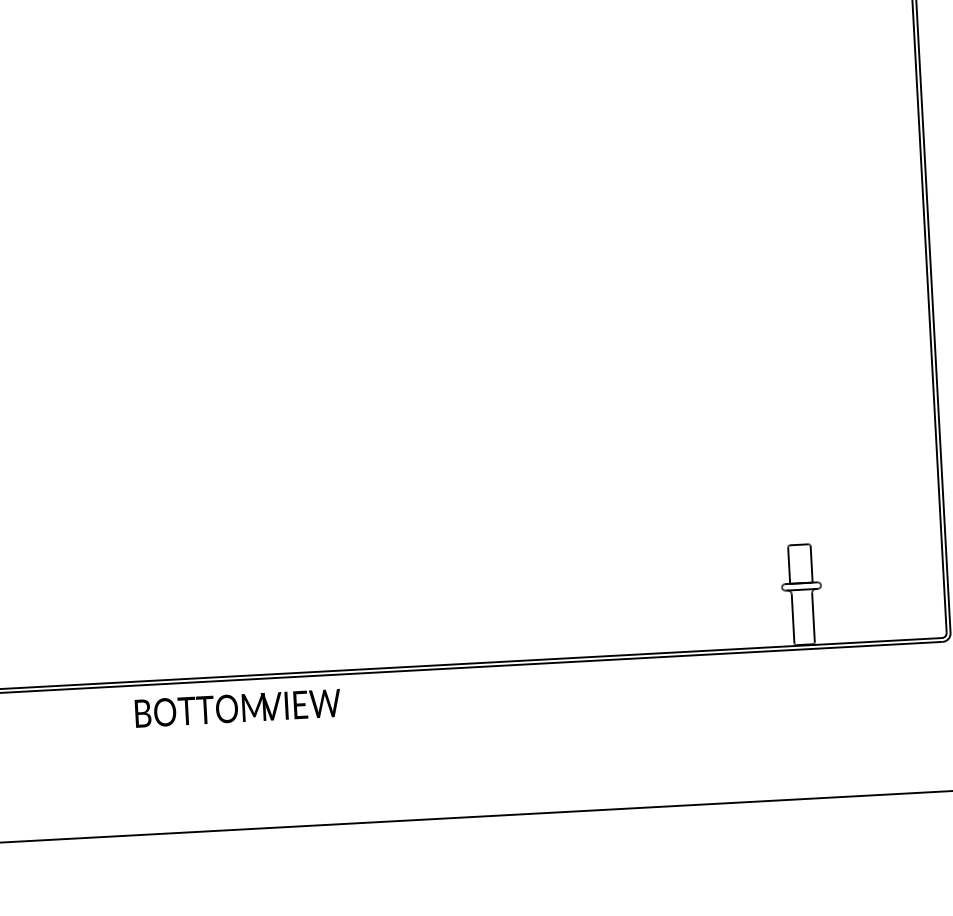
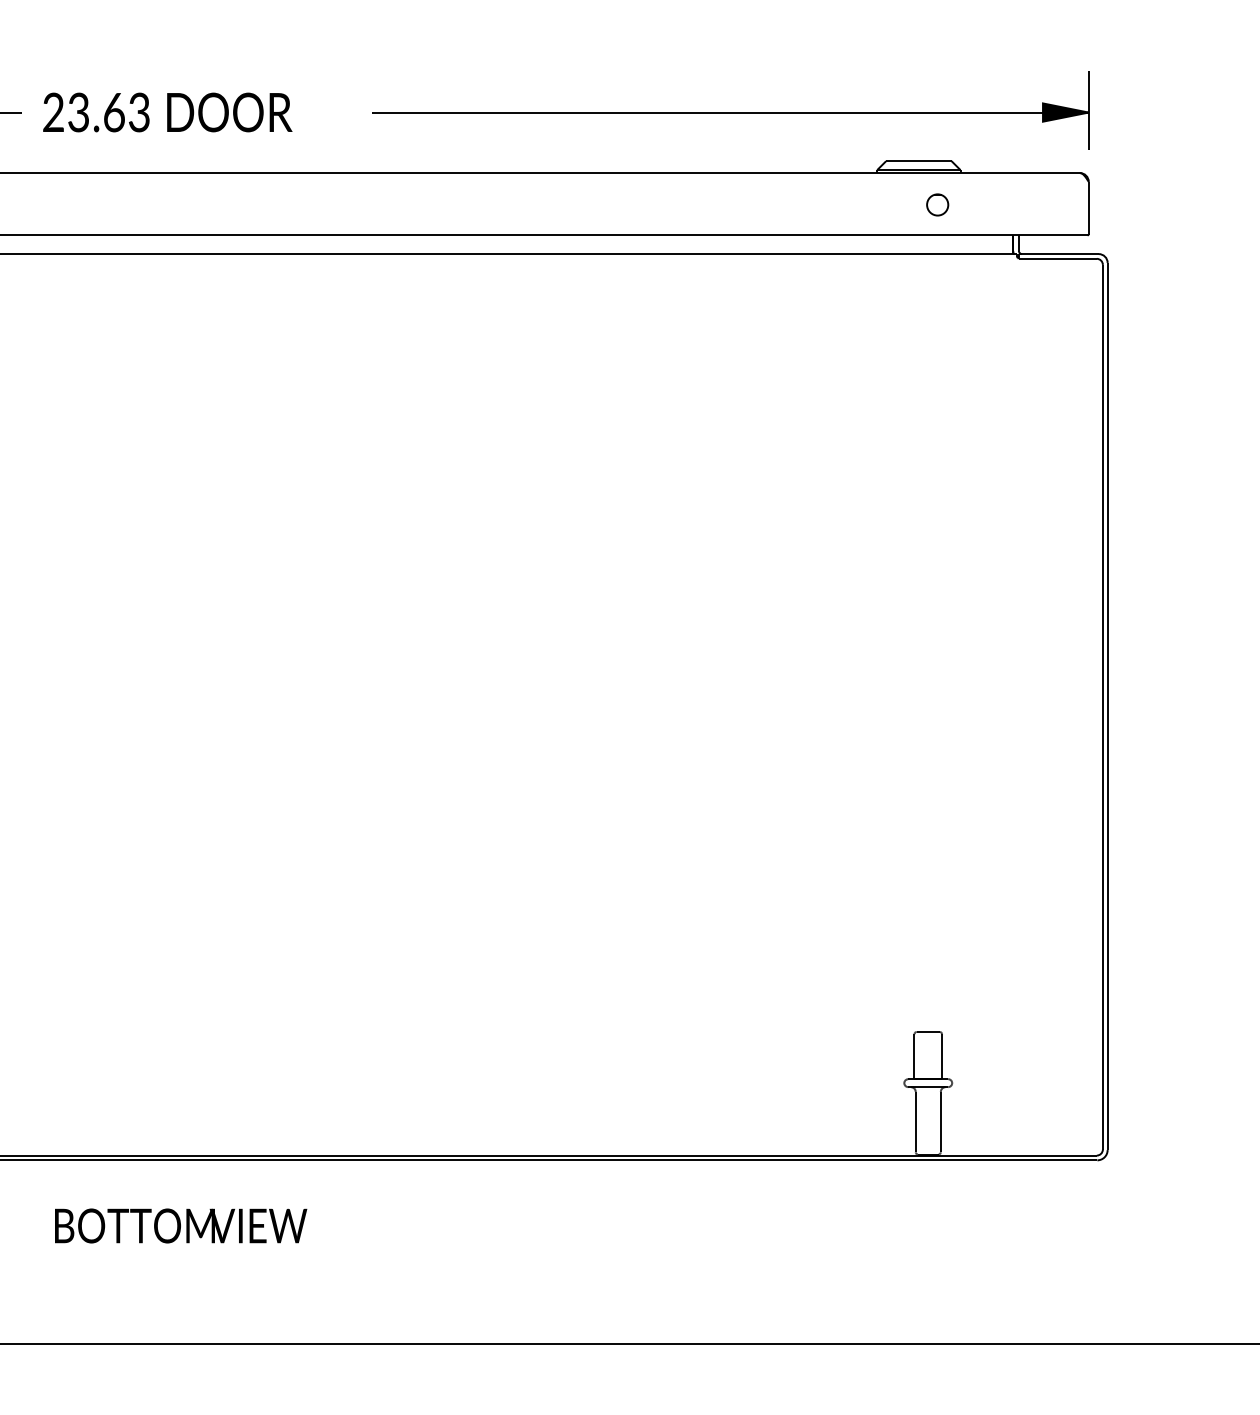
text: (238, 707) -> (181, 1225), moved

